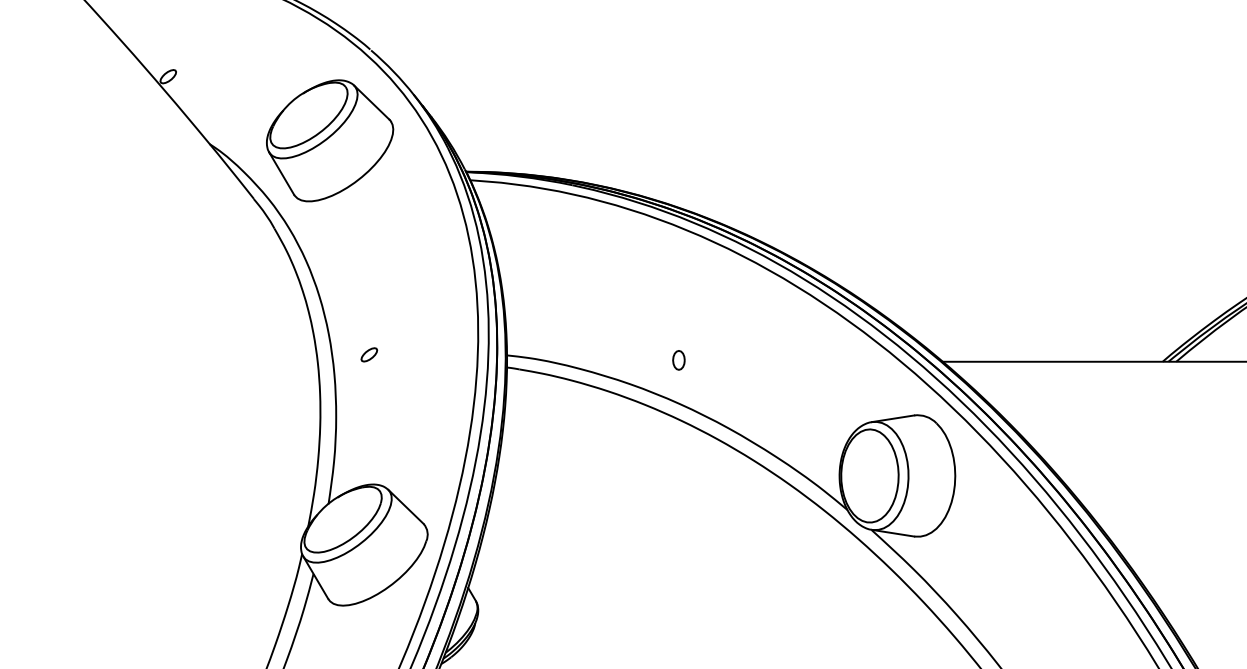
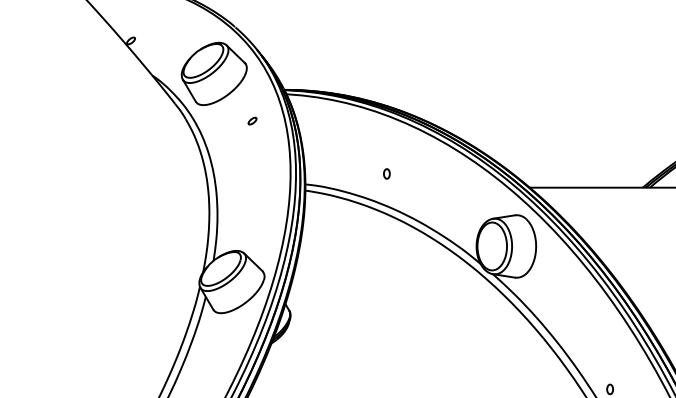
part: (369, 353) -> (252, 120), moved
part: (678, 359) -> (386, 173), moved

